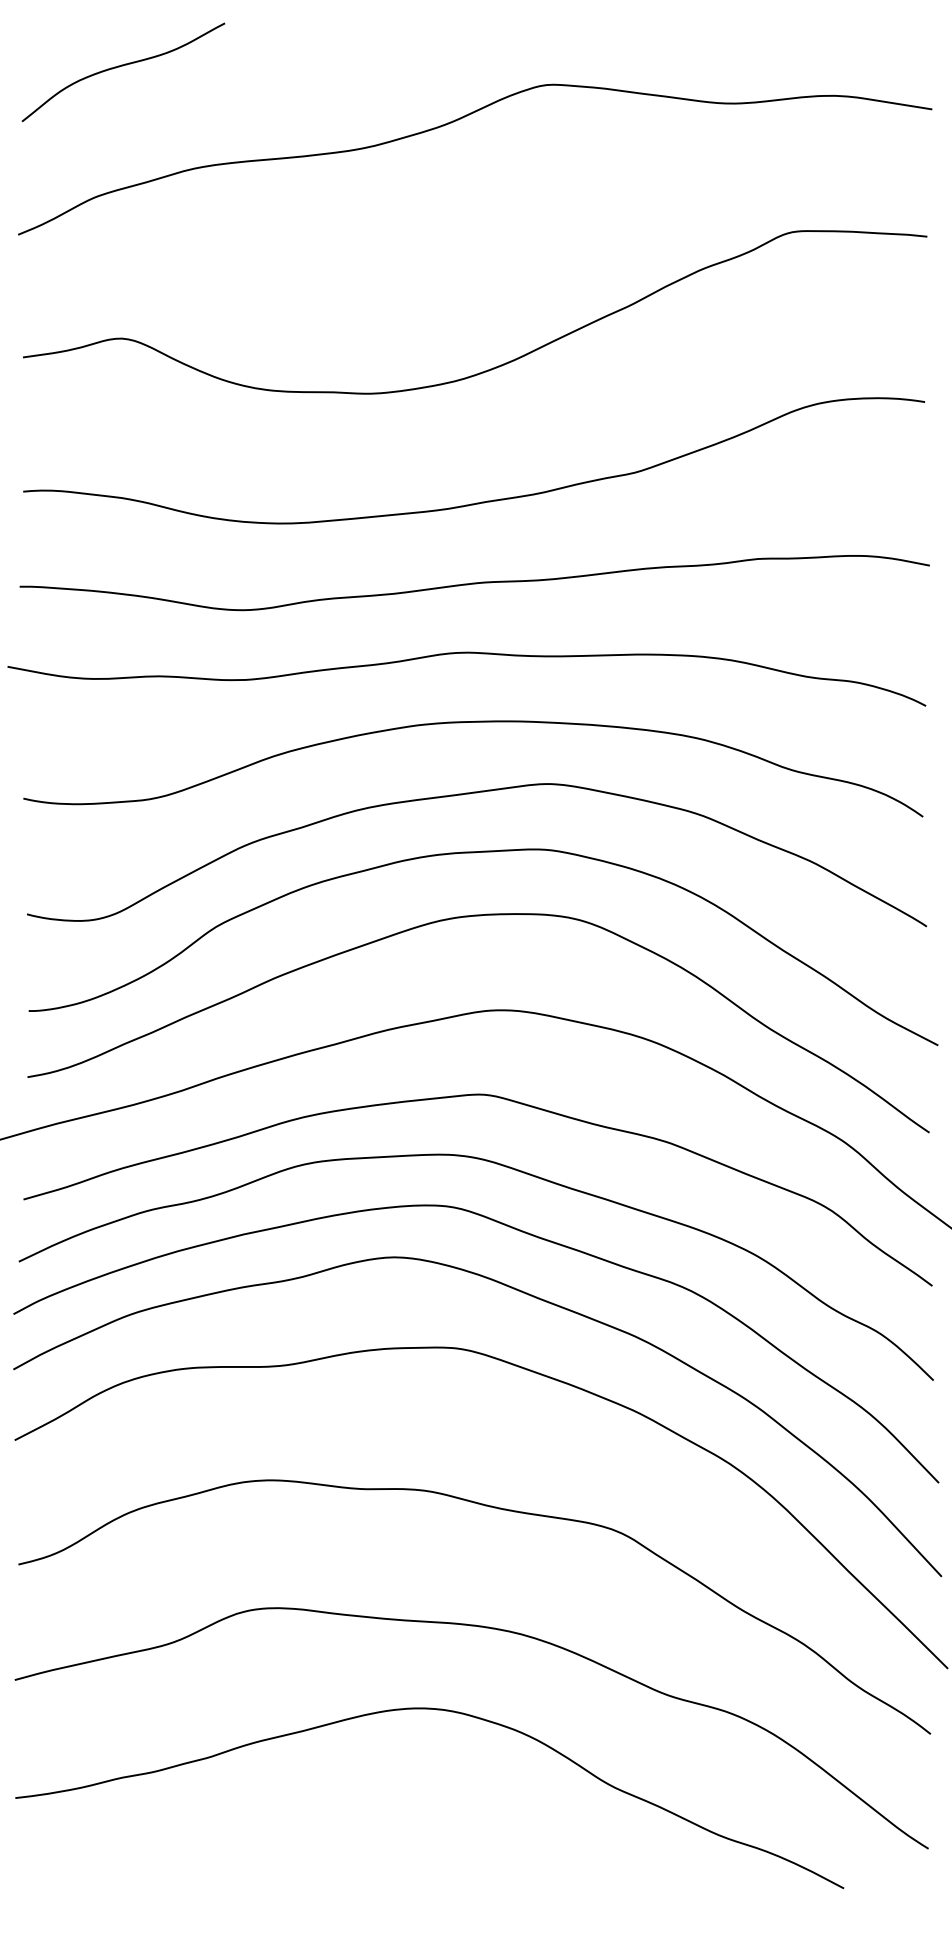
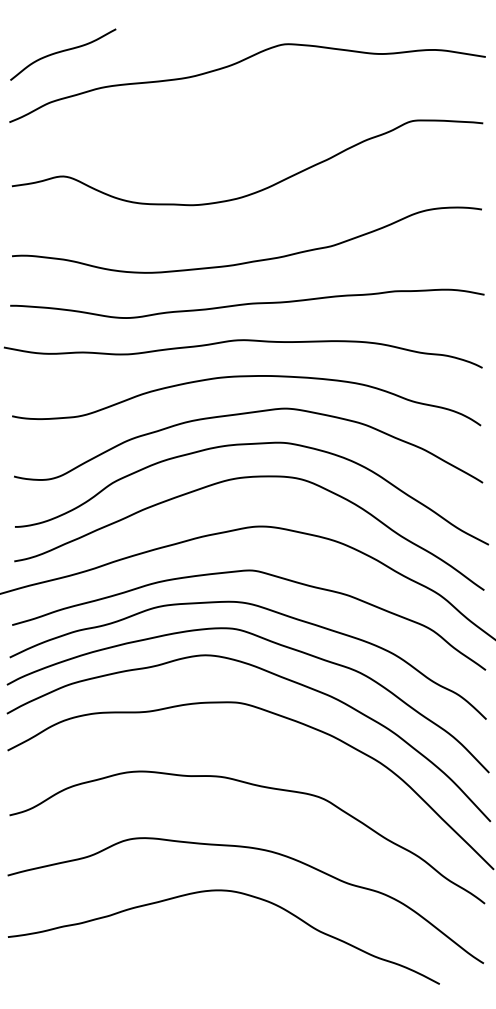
curve: (121, 68) -> (62, 52), moved

